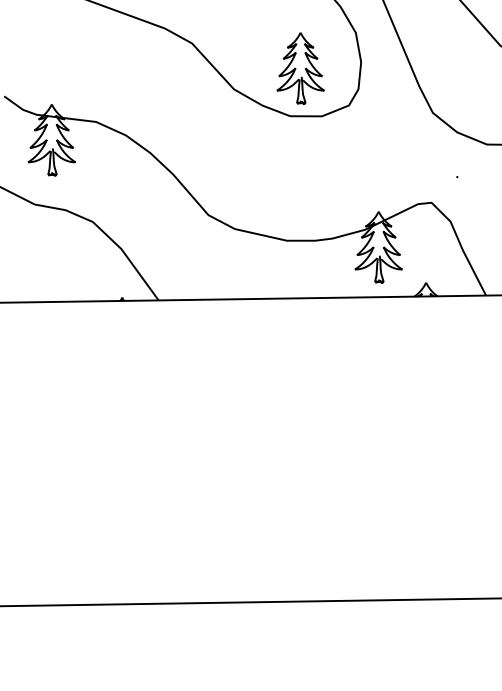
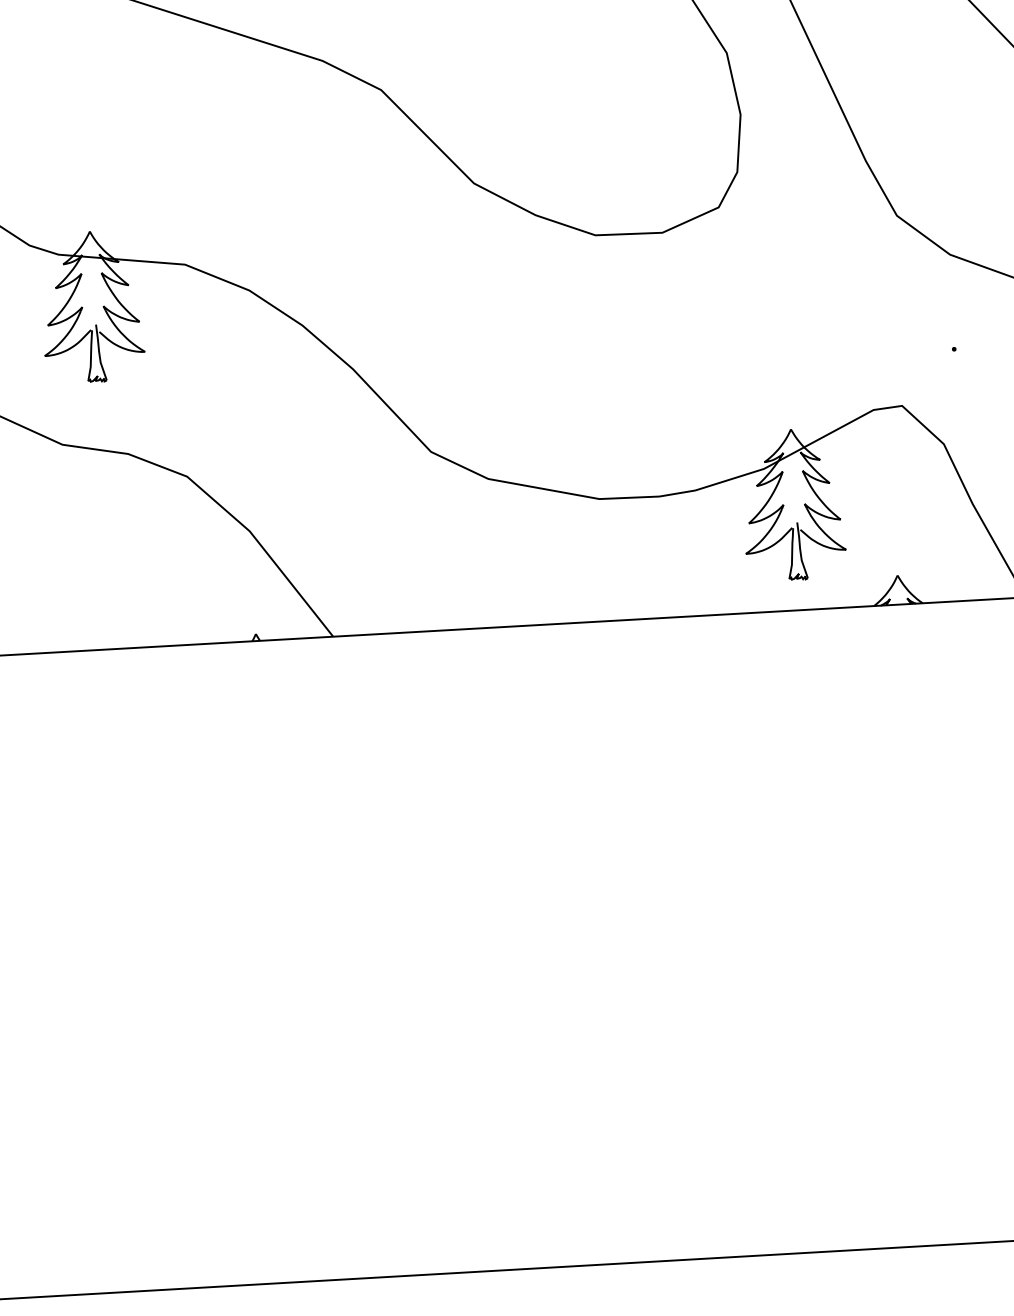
part: (300, 68) -> (612, 133), removed

